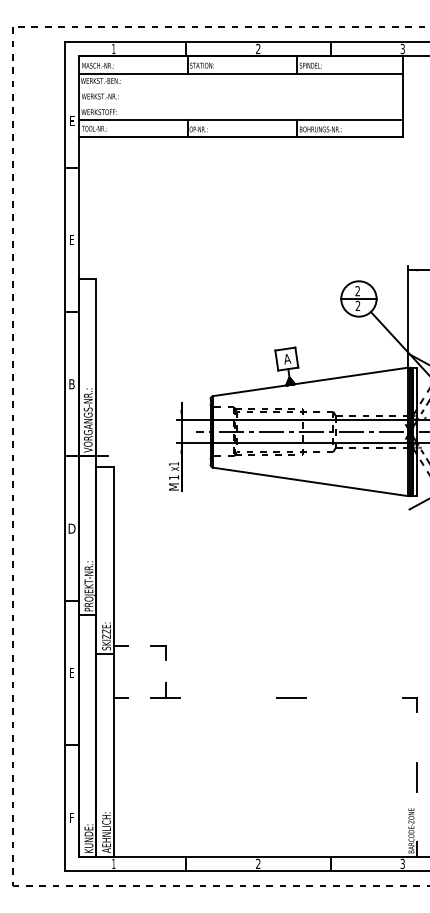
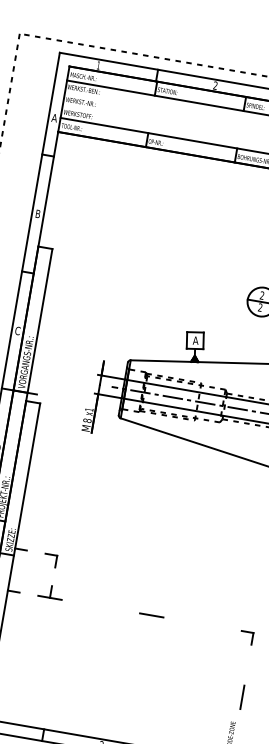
text: (71, 121) -> (54, 118), E -> A
text: (71, 239) -> (37, 213), E -> B
text: (71, 384) -> (17, 331), B -> C
text: (173, 477) -> (87, 420), 1 -> 8

